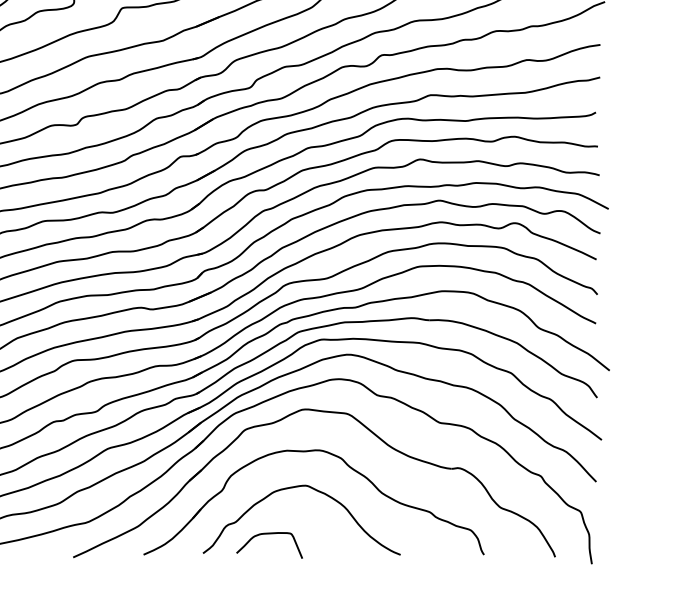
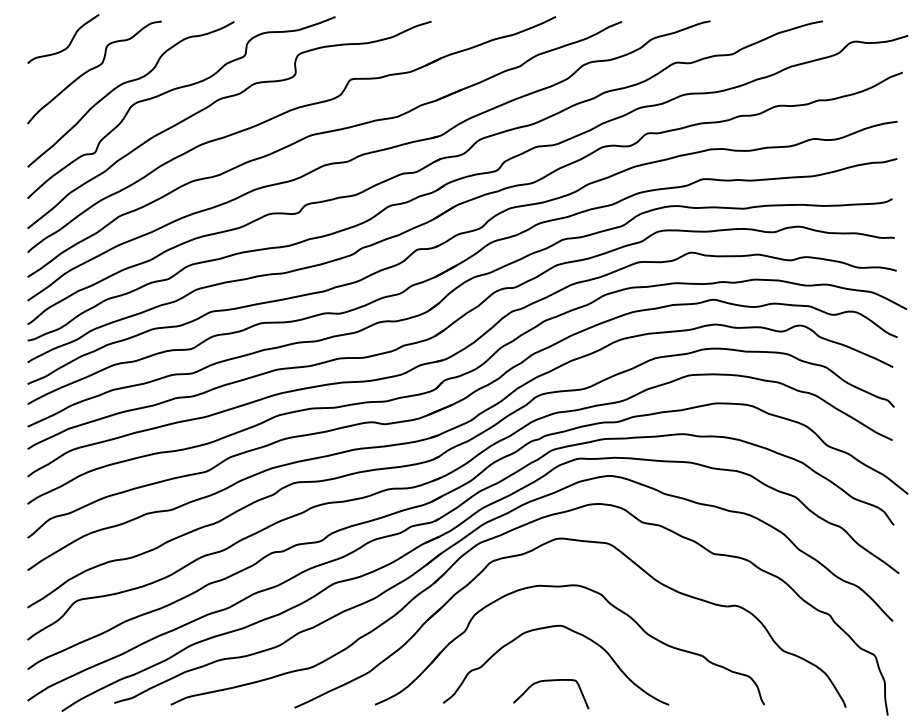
curve: (269, 534) -> (551, 681), moved

